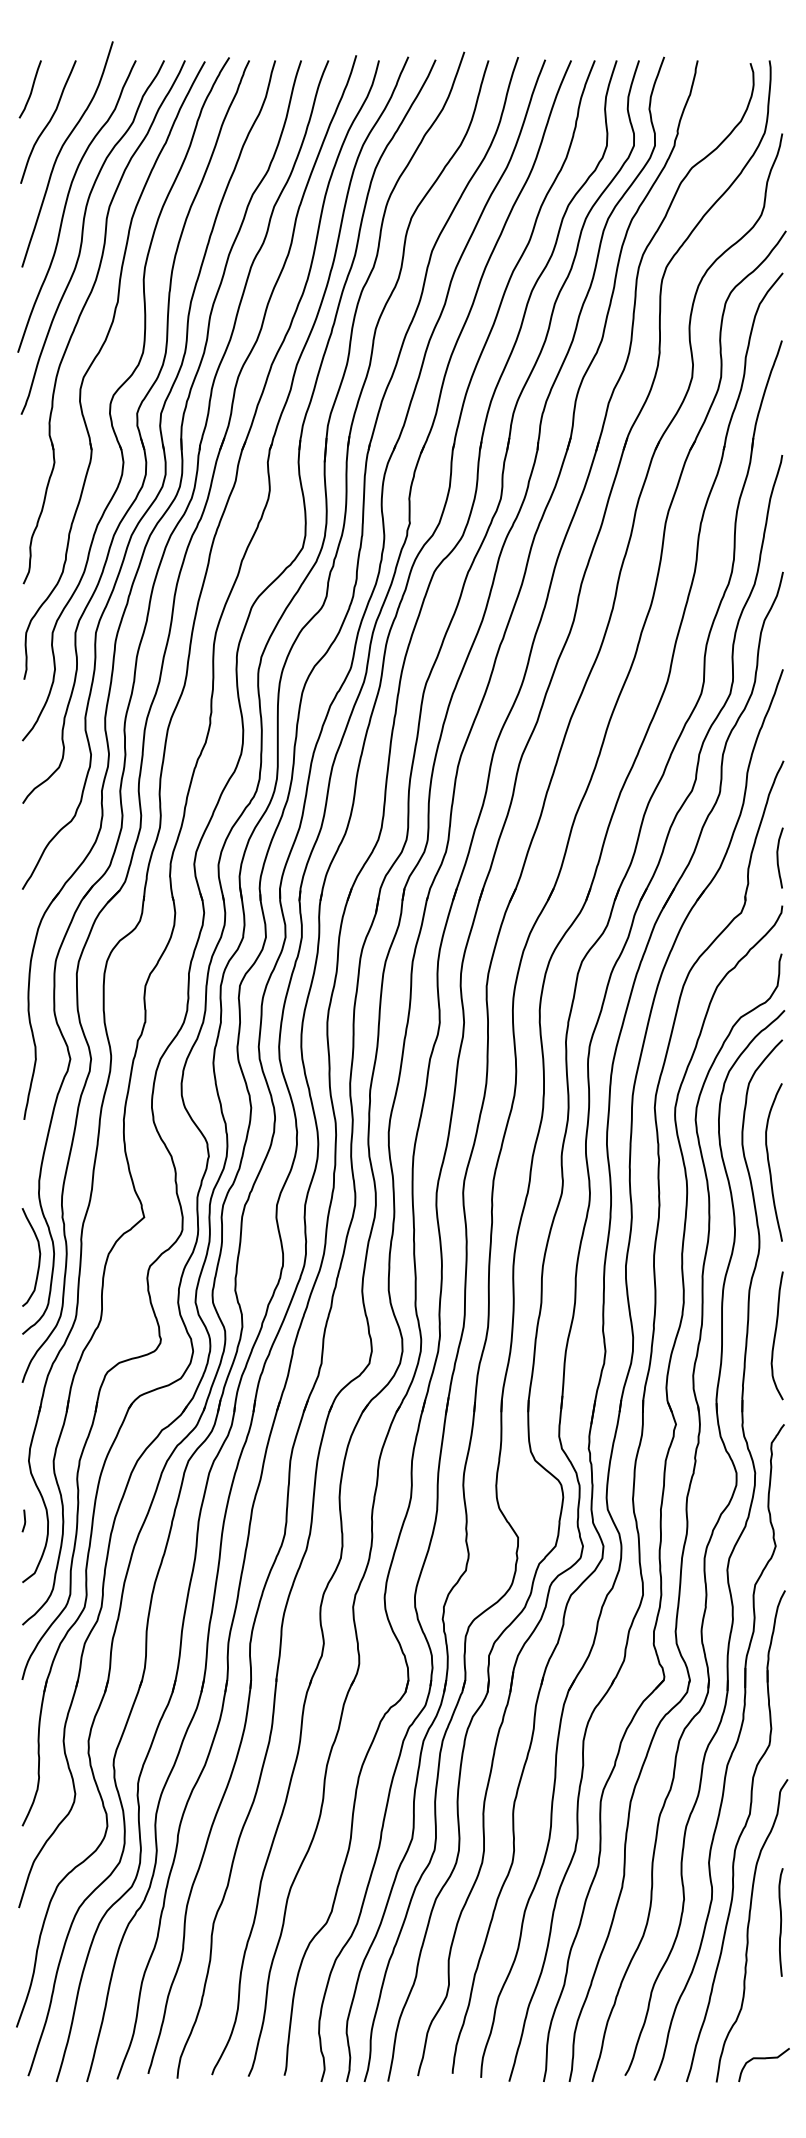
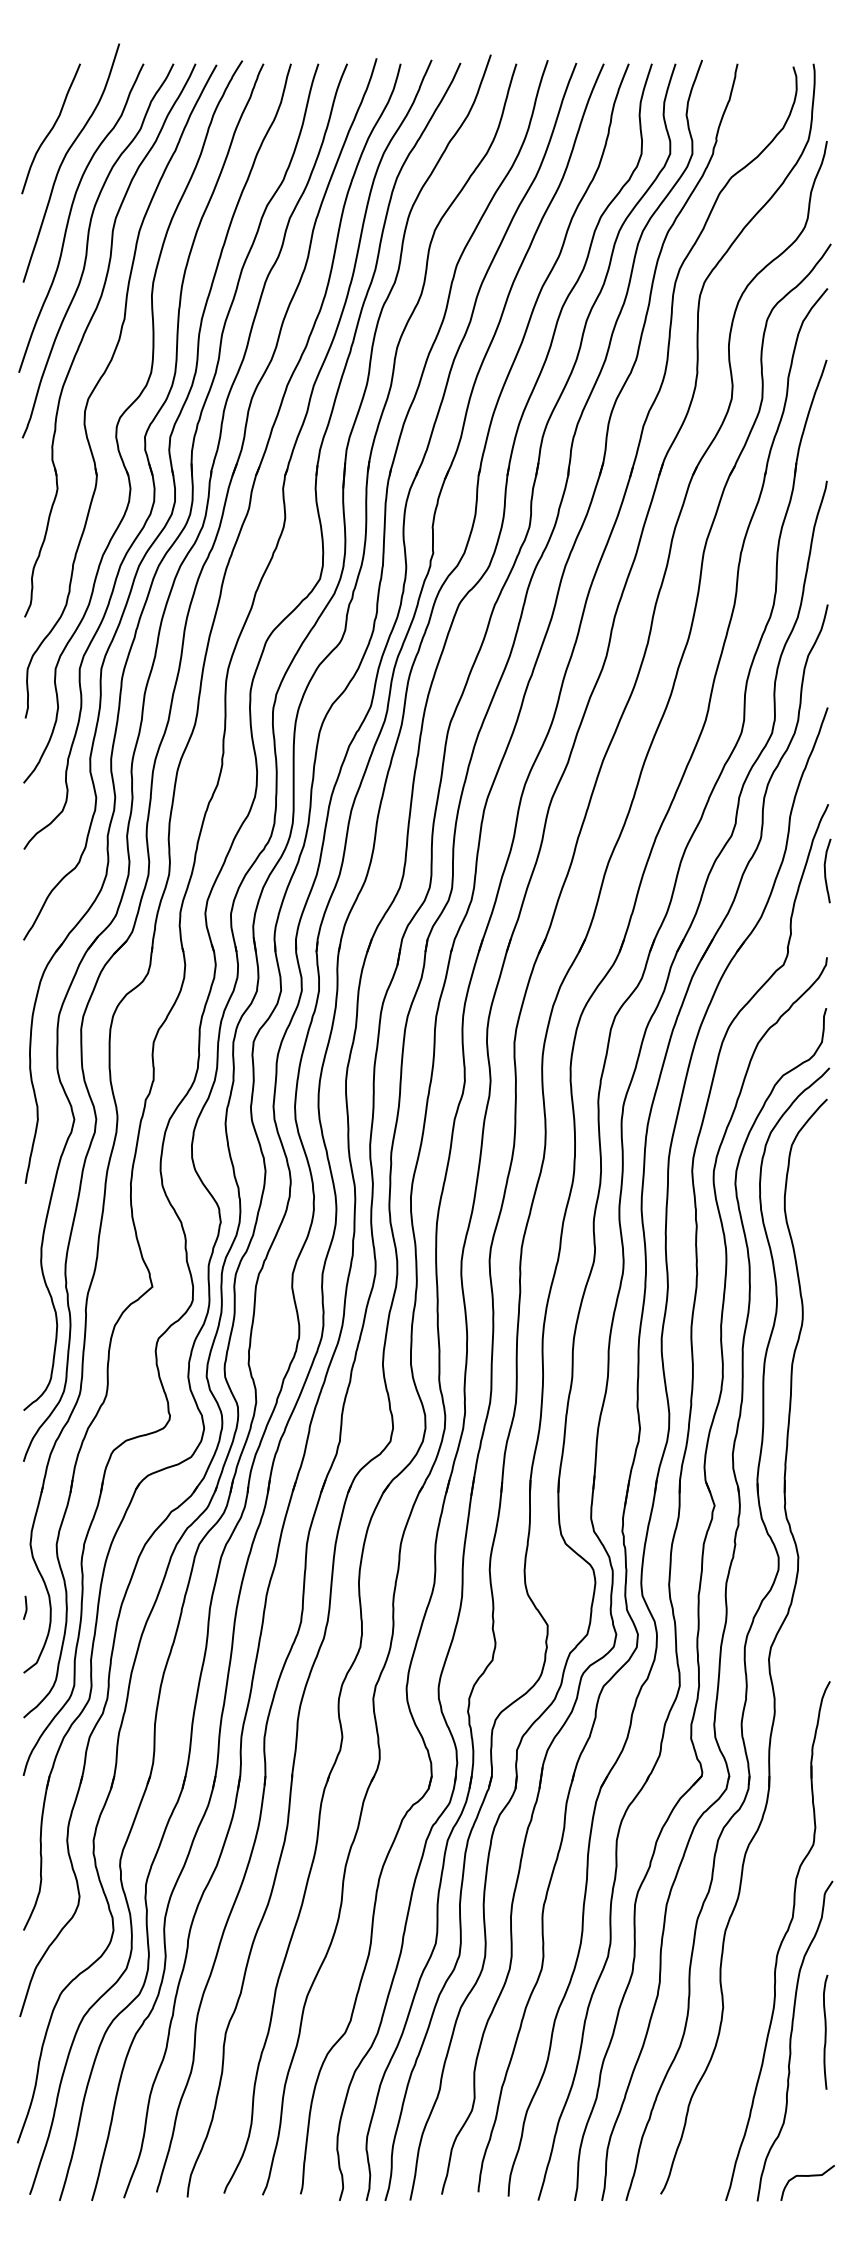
curve: (30, 89) -> (32, 94), removed
curve: (778, 857) -> (825, 870), moved
curve: (769, 1162) -> (813, 1228), removed
curve: (39, 1257) -> (41, 1329), removed
curve: (776, 1335) -> (820, 1411), removed
part: (729, 1756) -> (771, 1856), removed

